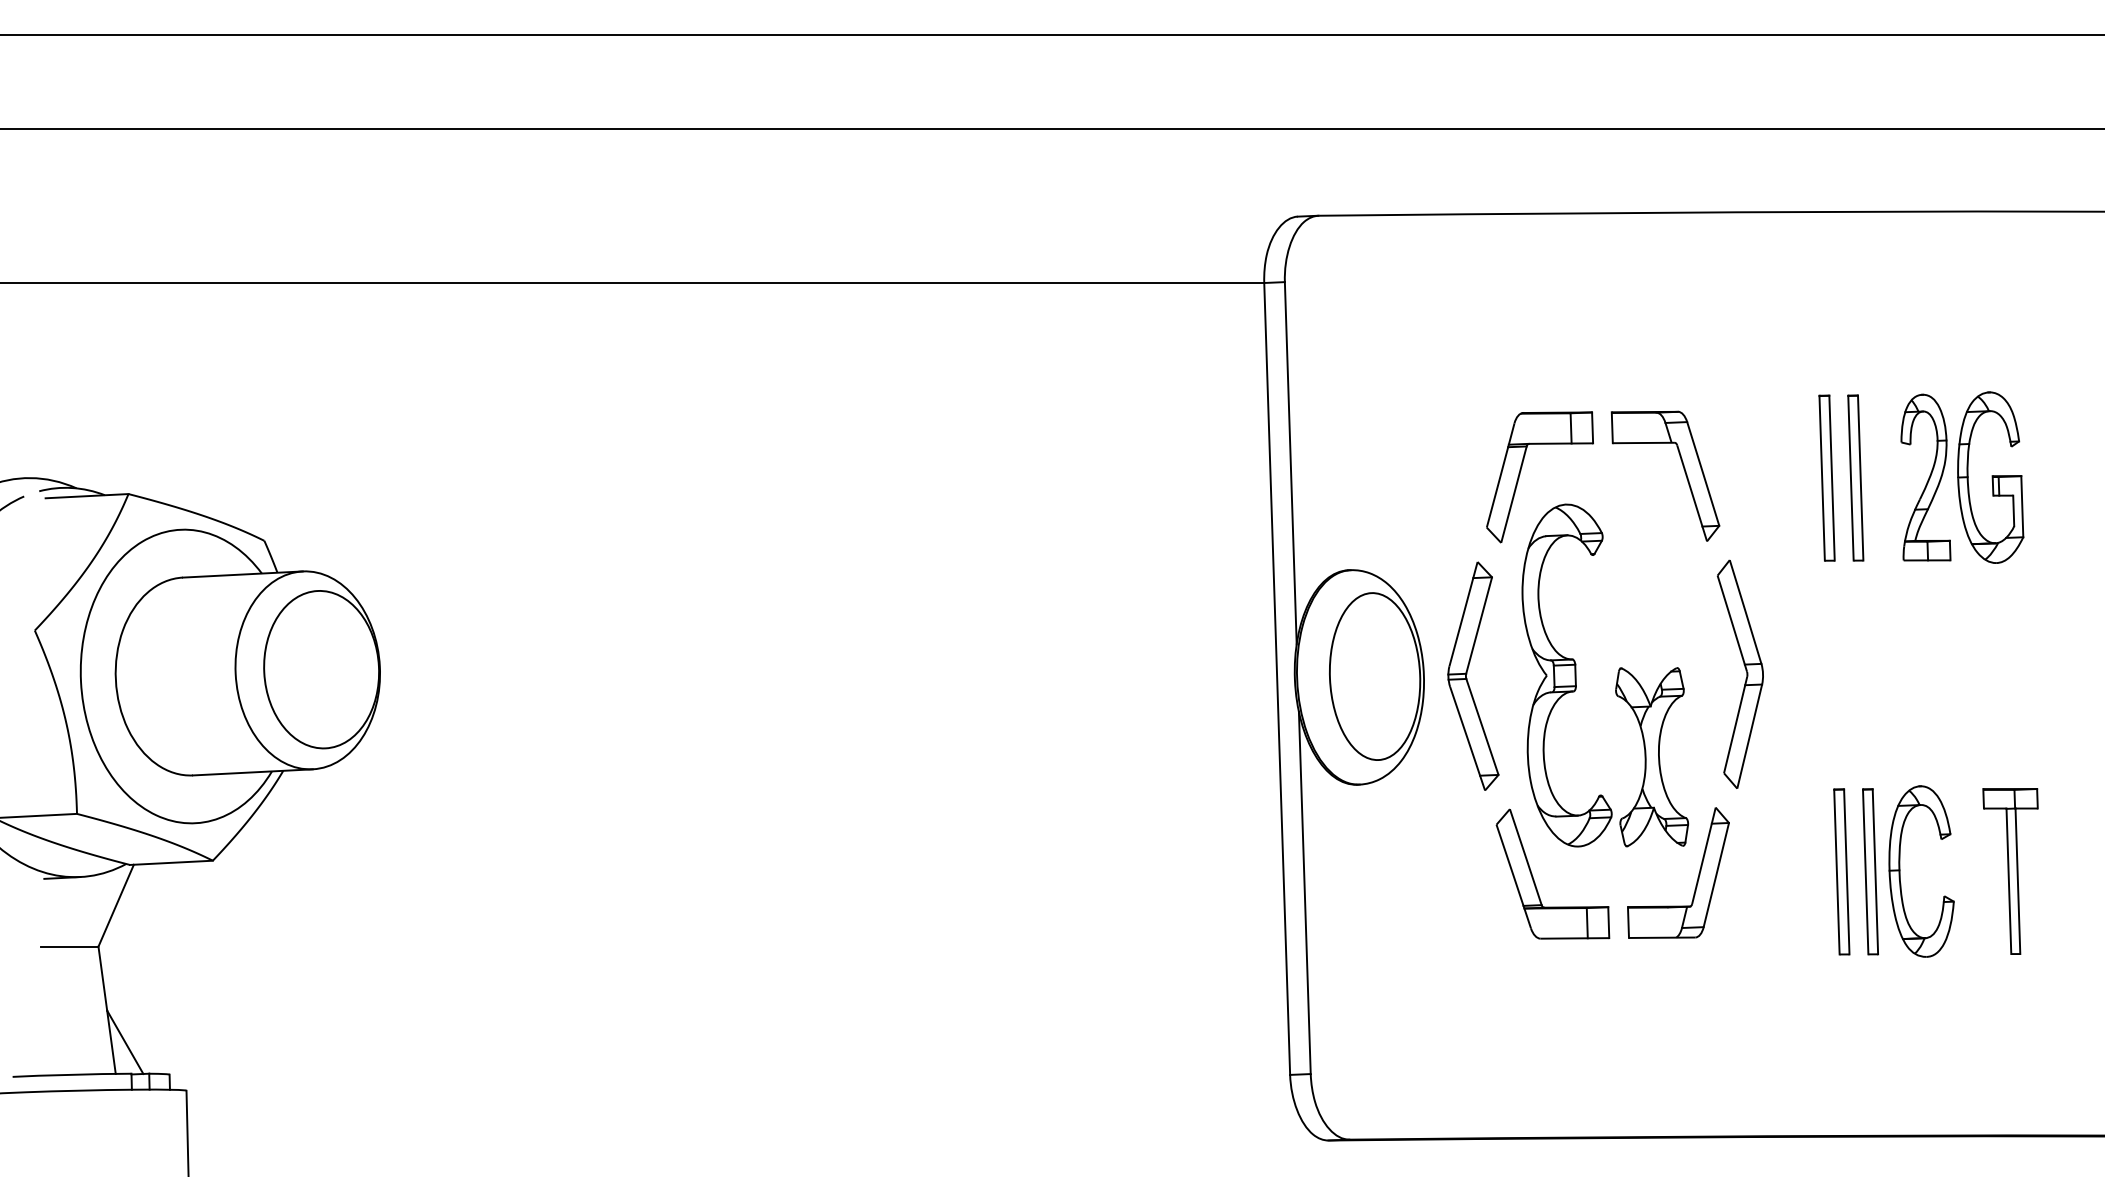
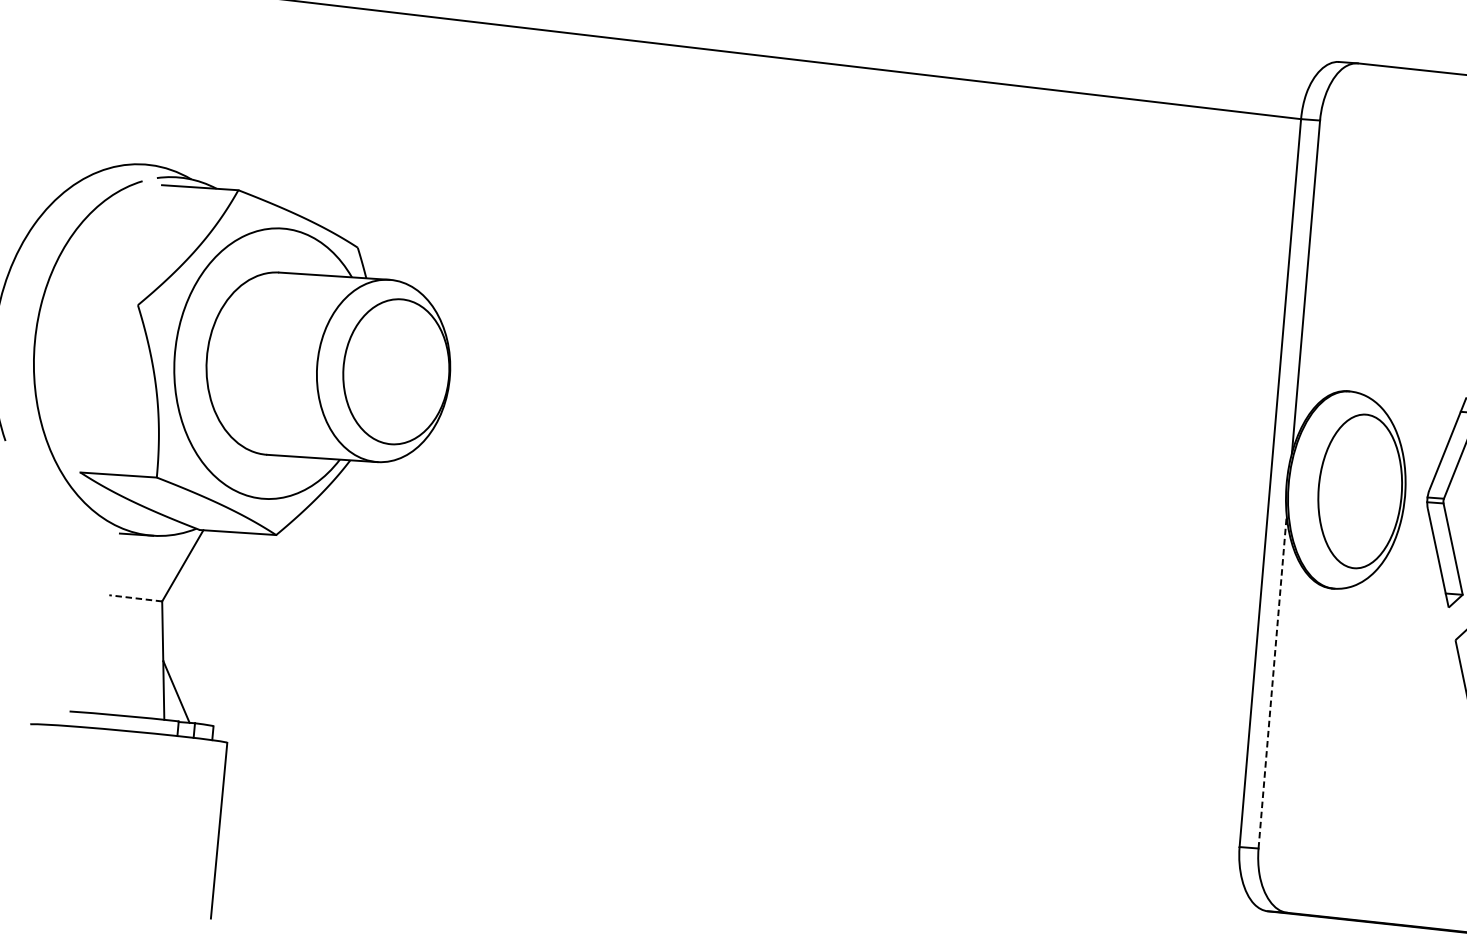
line: (1304, 892) -> (1272, 681), solid -> dashed
line: (69, 946) -> (135, 598), solid -> dashed

